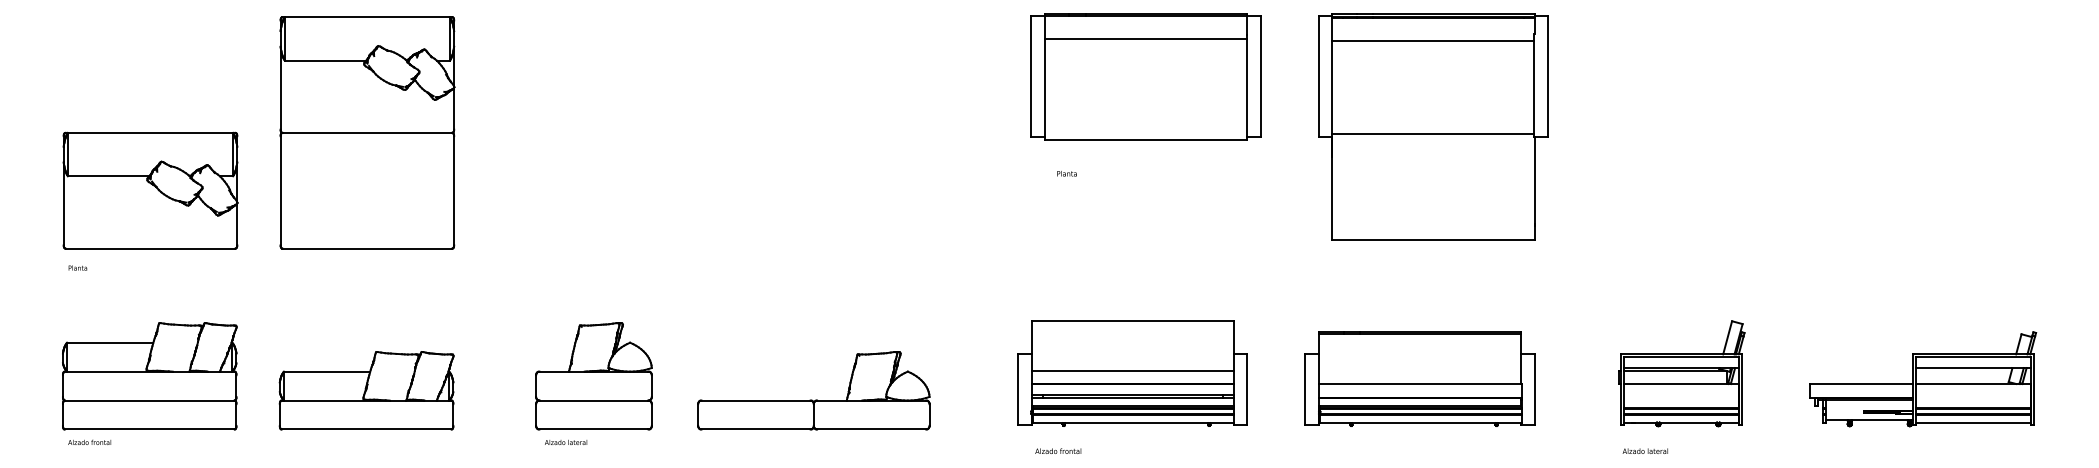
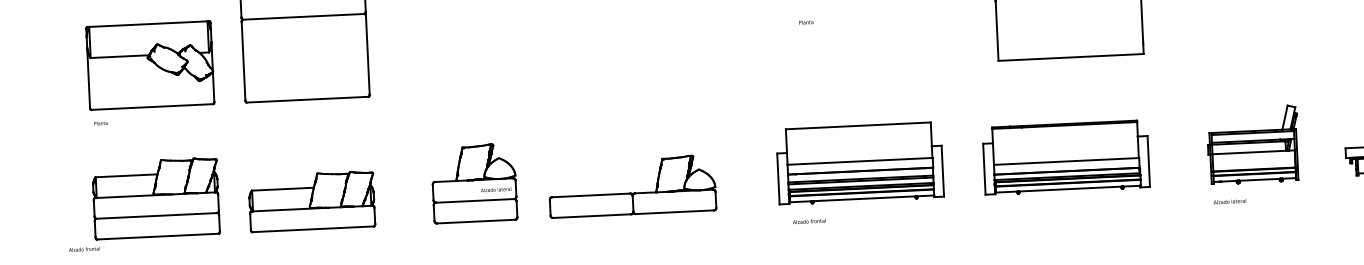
text: (89, 441) -> (84, 248), moved
text: (566, 441) -> (496, 189), moved

